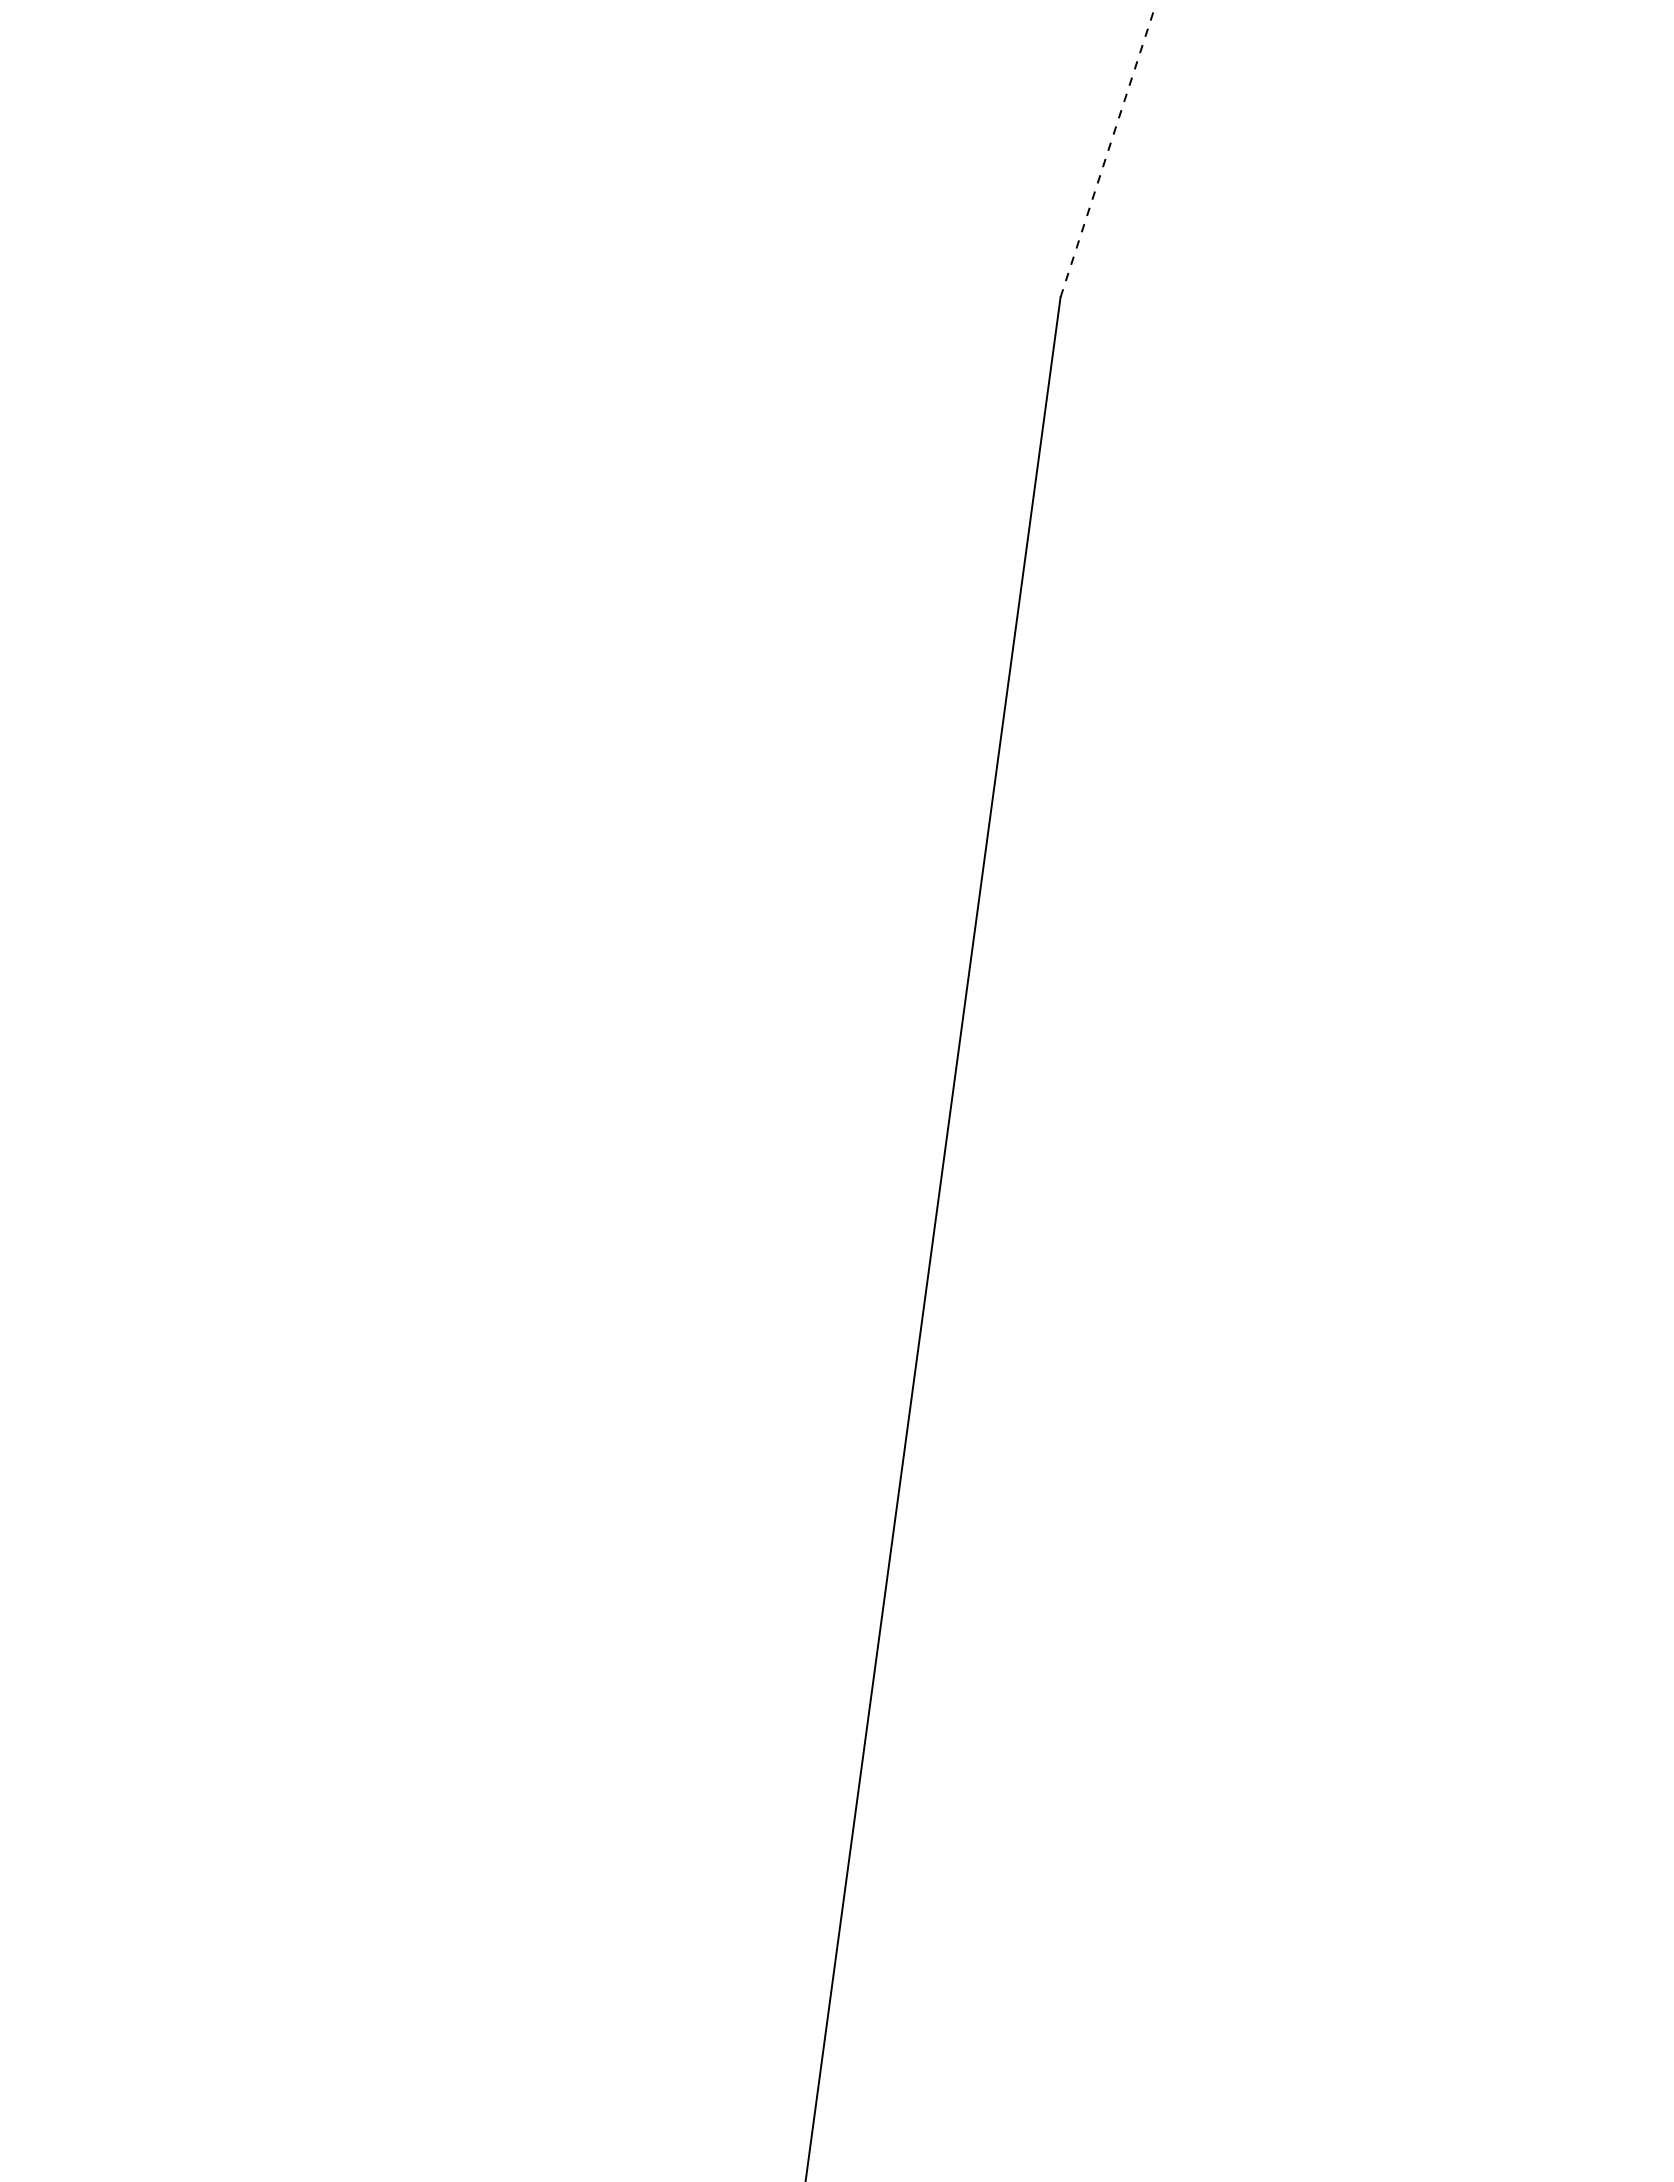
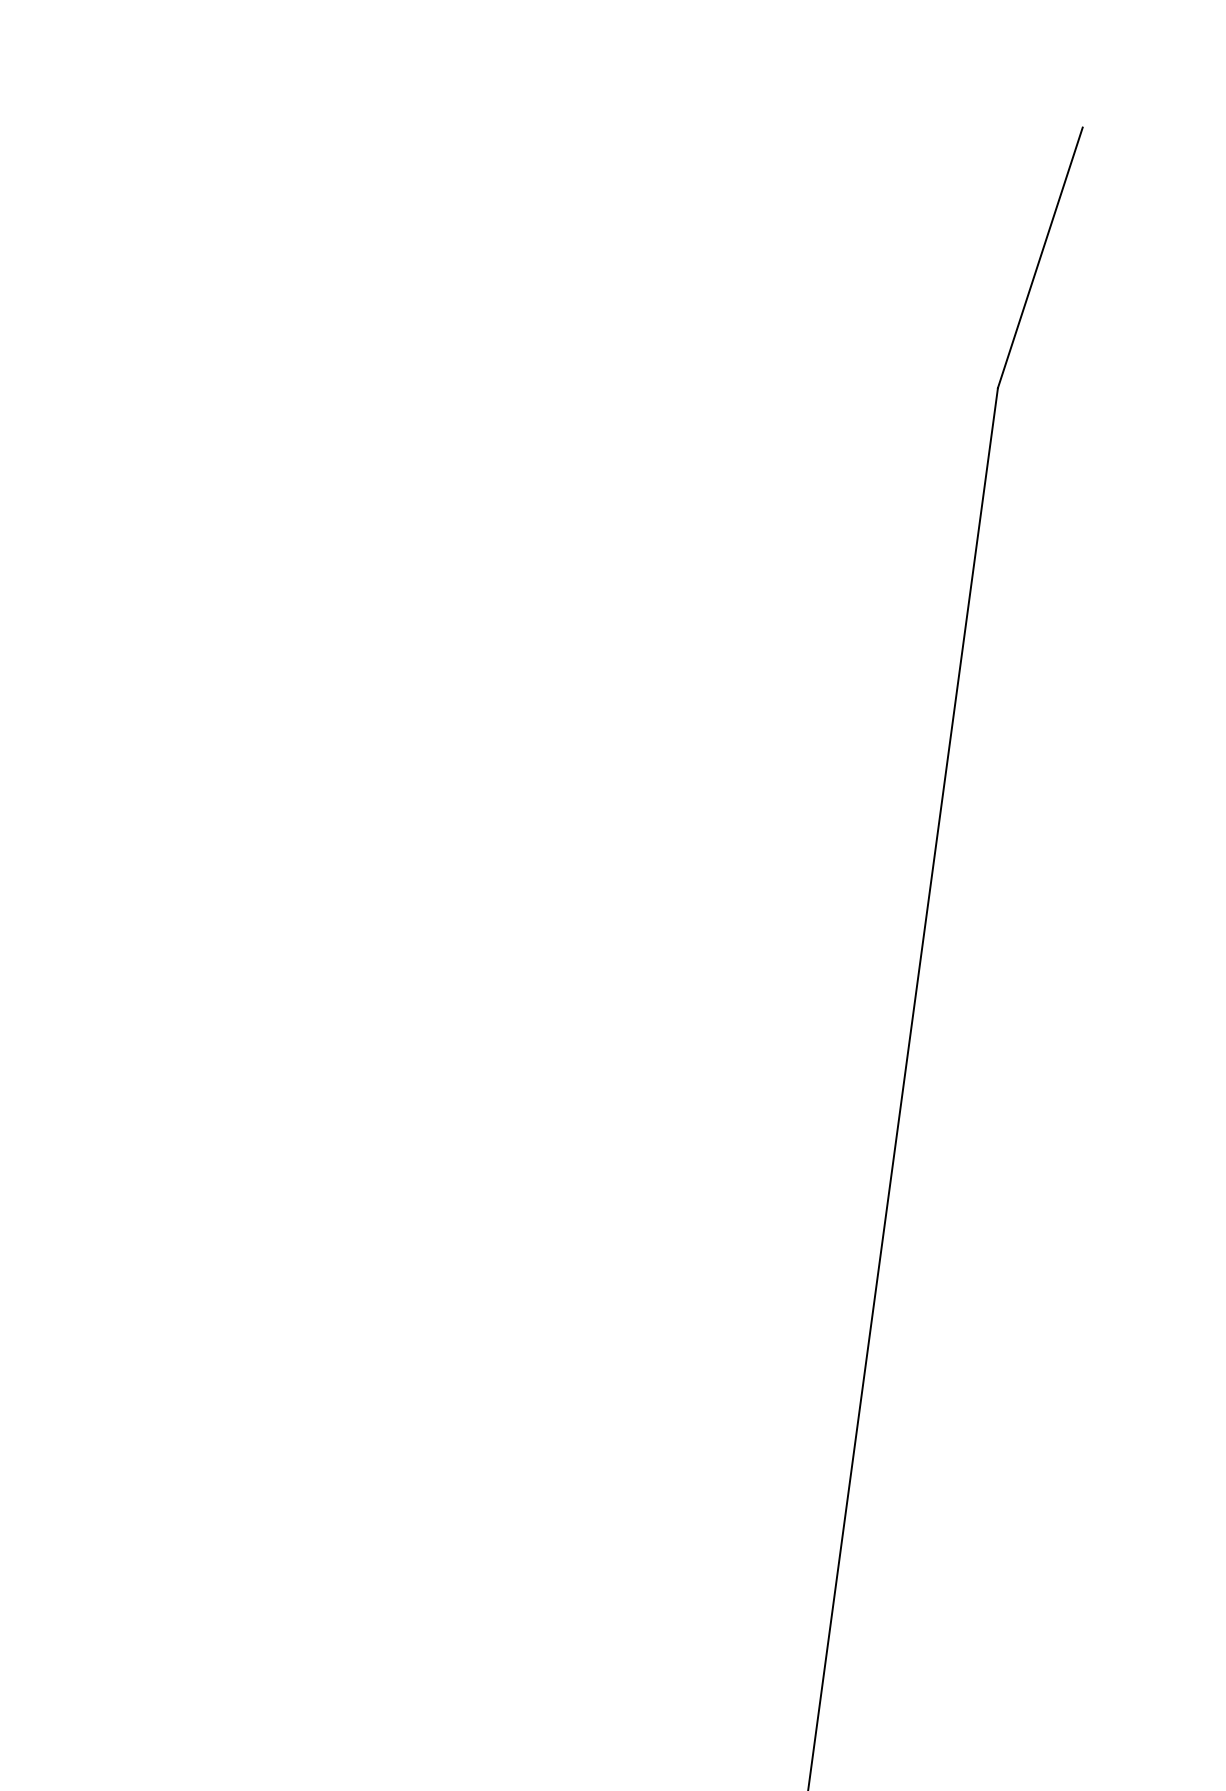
line: (1107, 152) -> (1040, 257), dashed -> solid

